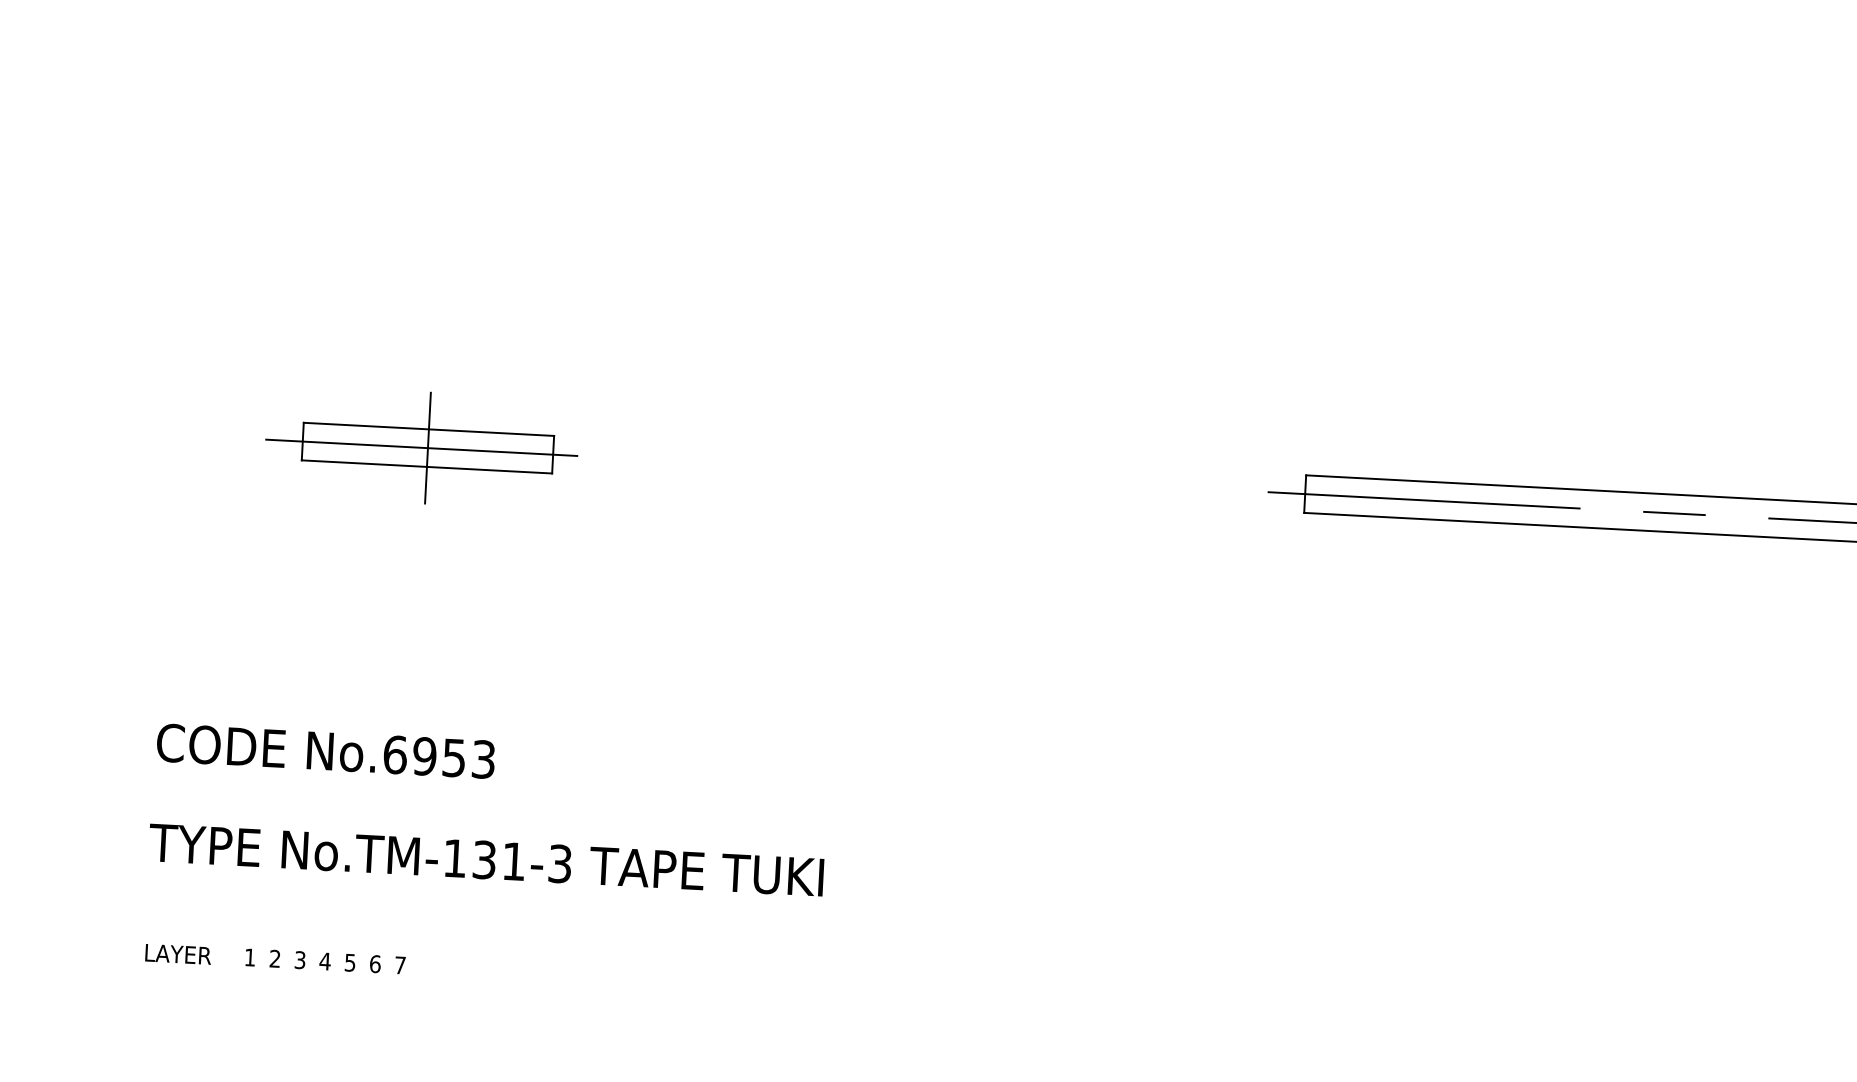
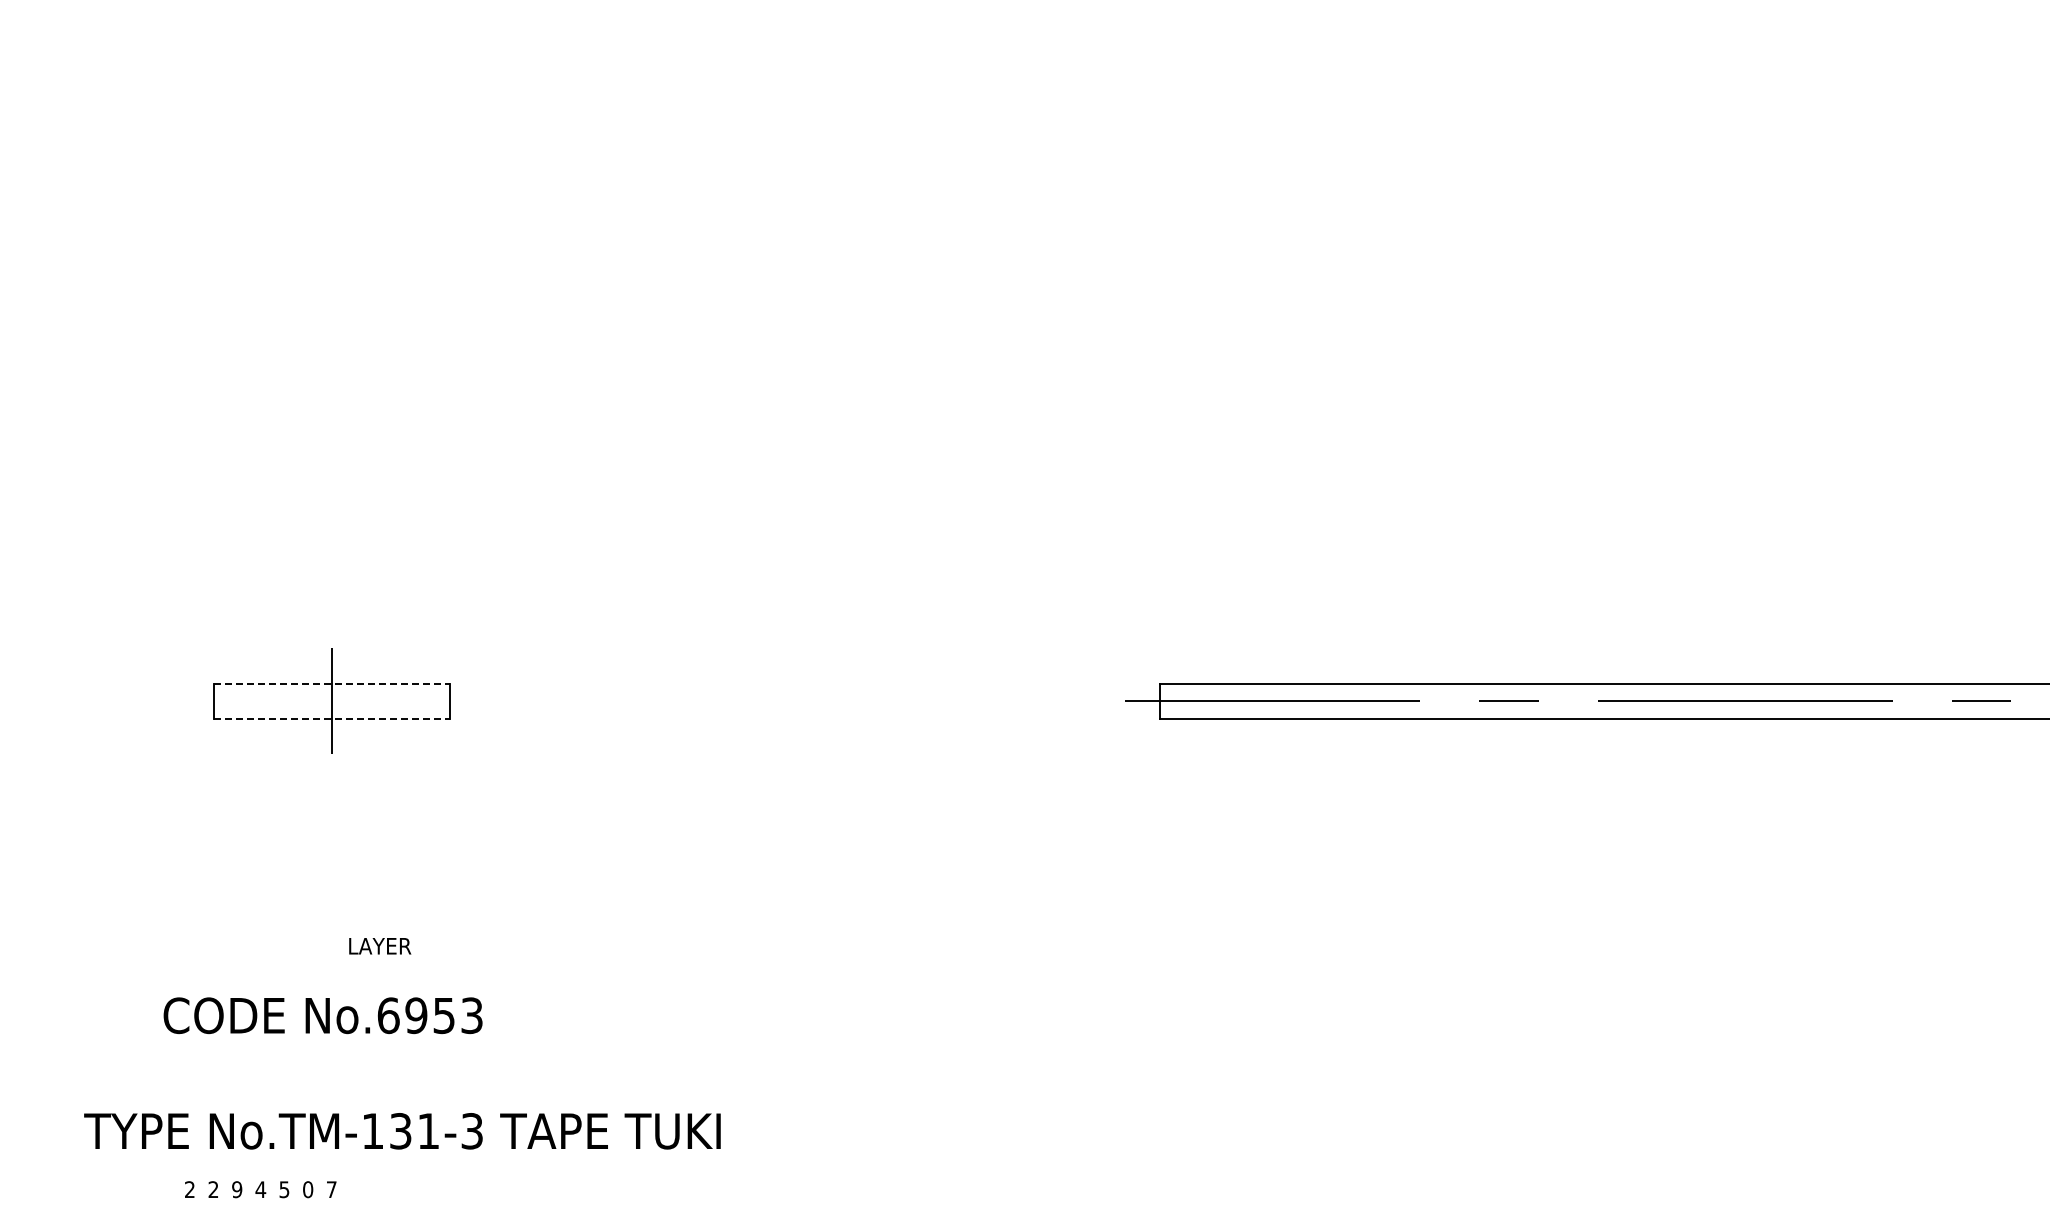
line: (429, 429) -> (332, 683), solid -> dashed
line: (427, 448) -> (331, 701), removed
line: (427, 467) -> (332, 719), solid -> dashed
text: (325, 751) -> (322, 1015), moved
text: (486, 860) -> (402, 1131), moved
text: (178, 954) -> (380, 946), moved
text: (249, 957) -> (189, 1189), 1 -> 2
text: (300, 960) -> (237, 1189), 3 -> 9
text: (375, 963) -> (308, 1189), 6 -> 0

